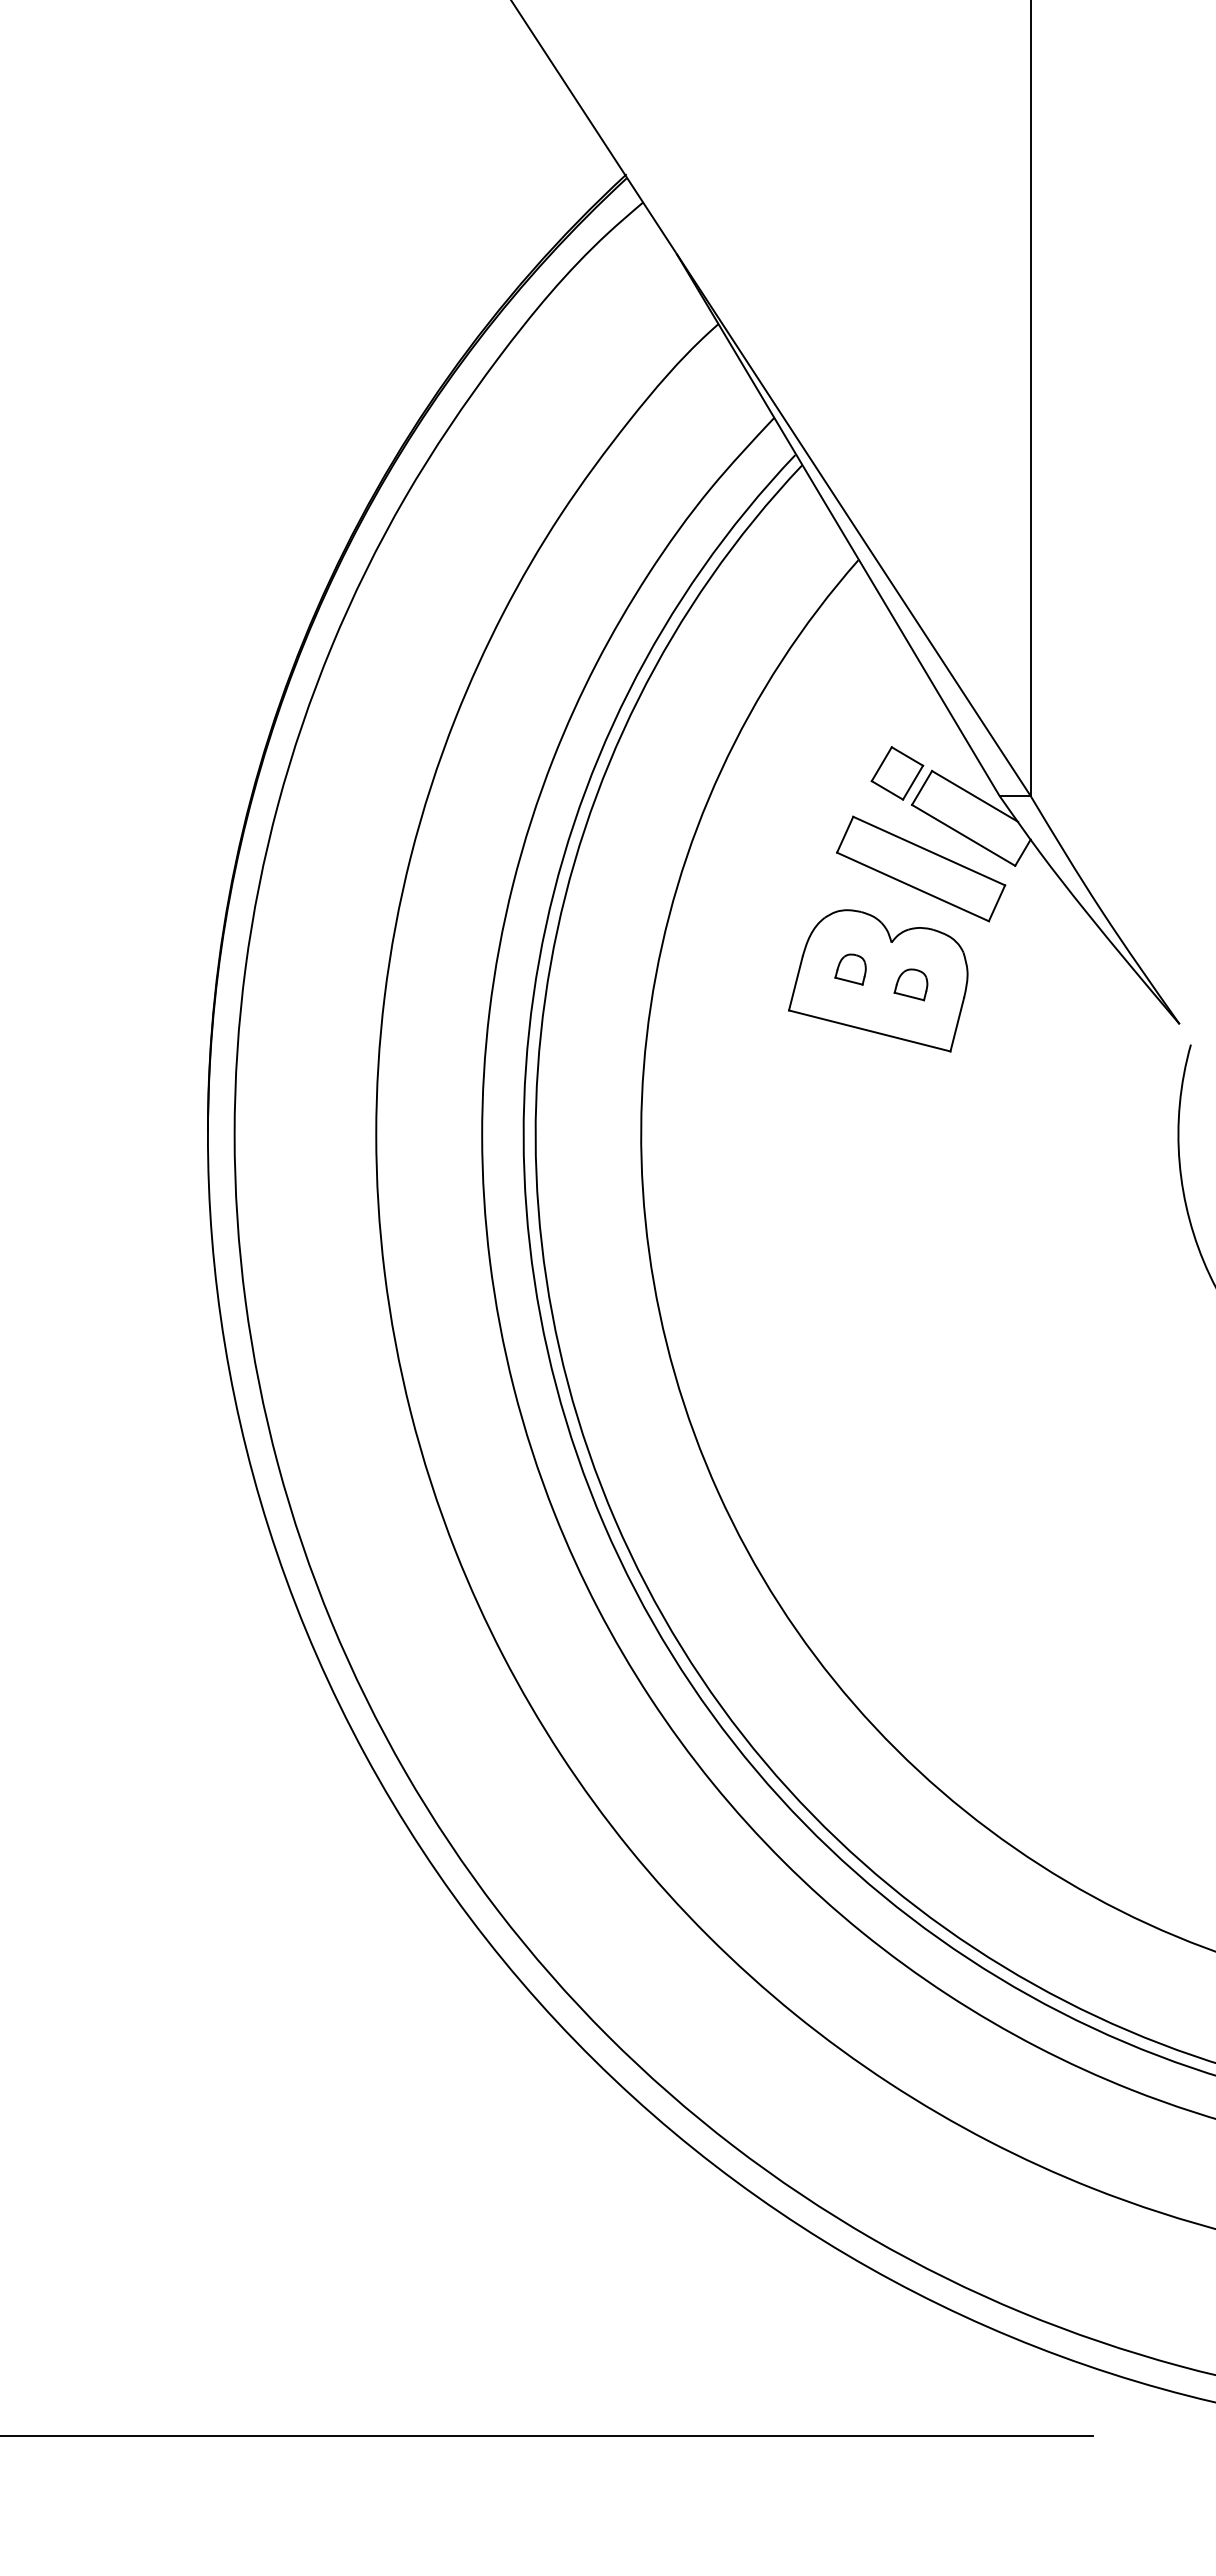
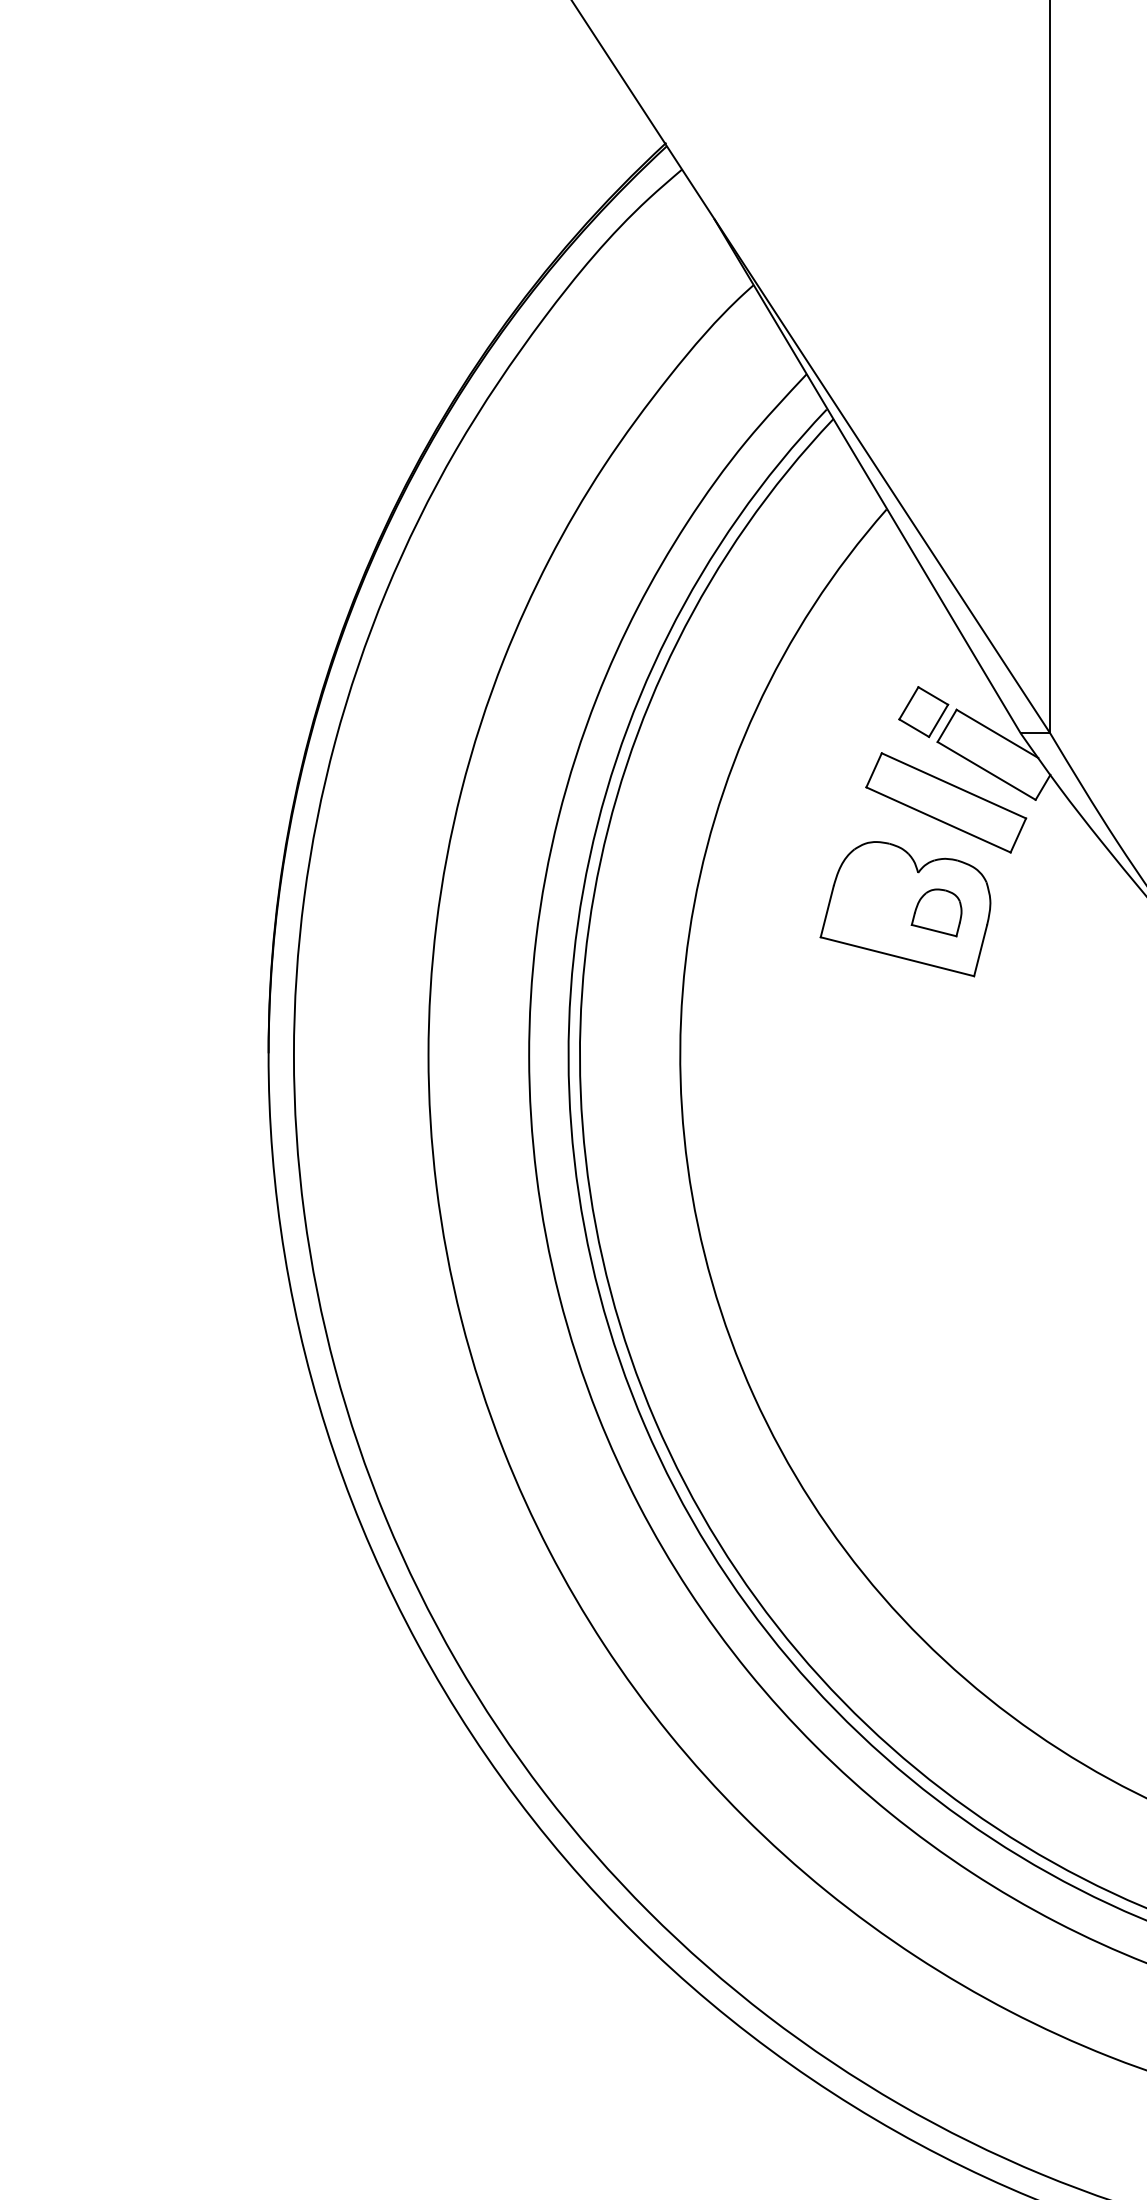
part: (850, 969) -> (879, 898), removed
part: (910, 984) -> (936, 912), size x1.6

